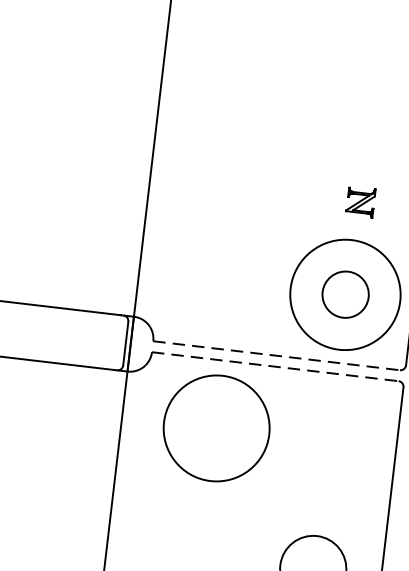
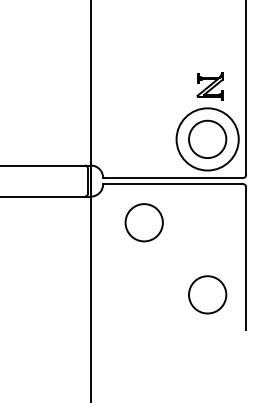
part: (359, 201) -> (209, 86), size x1.67
circle: (345, 293) -> (207, 138), size x1.43
line: (277, 354) -> (173, 177), dashed -> solid
line: (275, 367) -> (173, 184), dashed -> solid
circle: (215, 428) -> (143, 222), size x0.62

